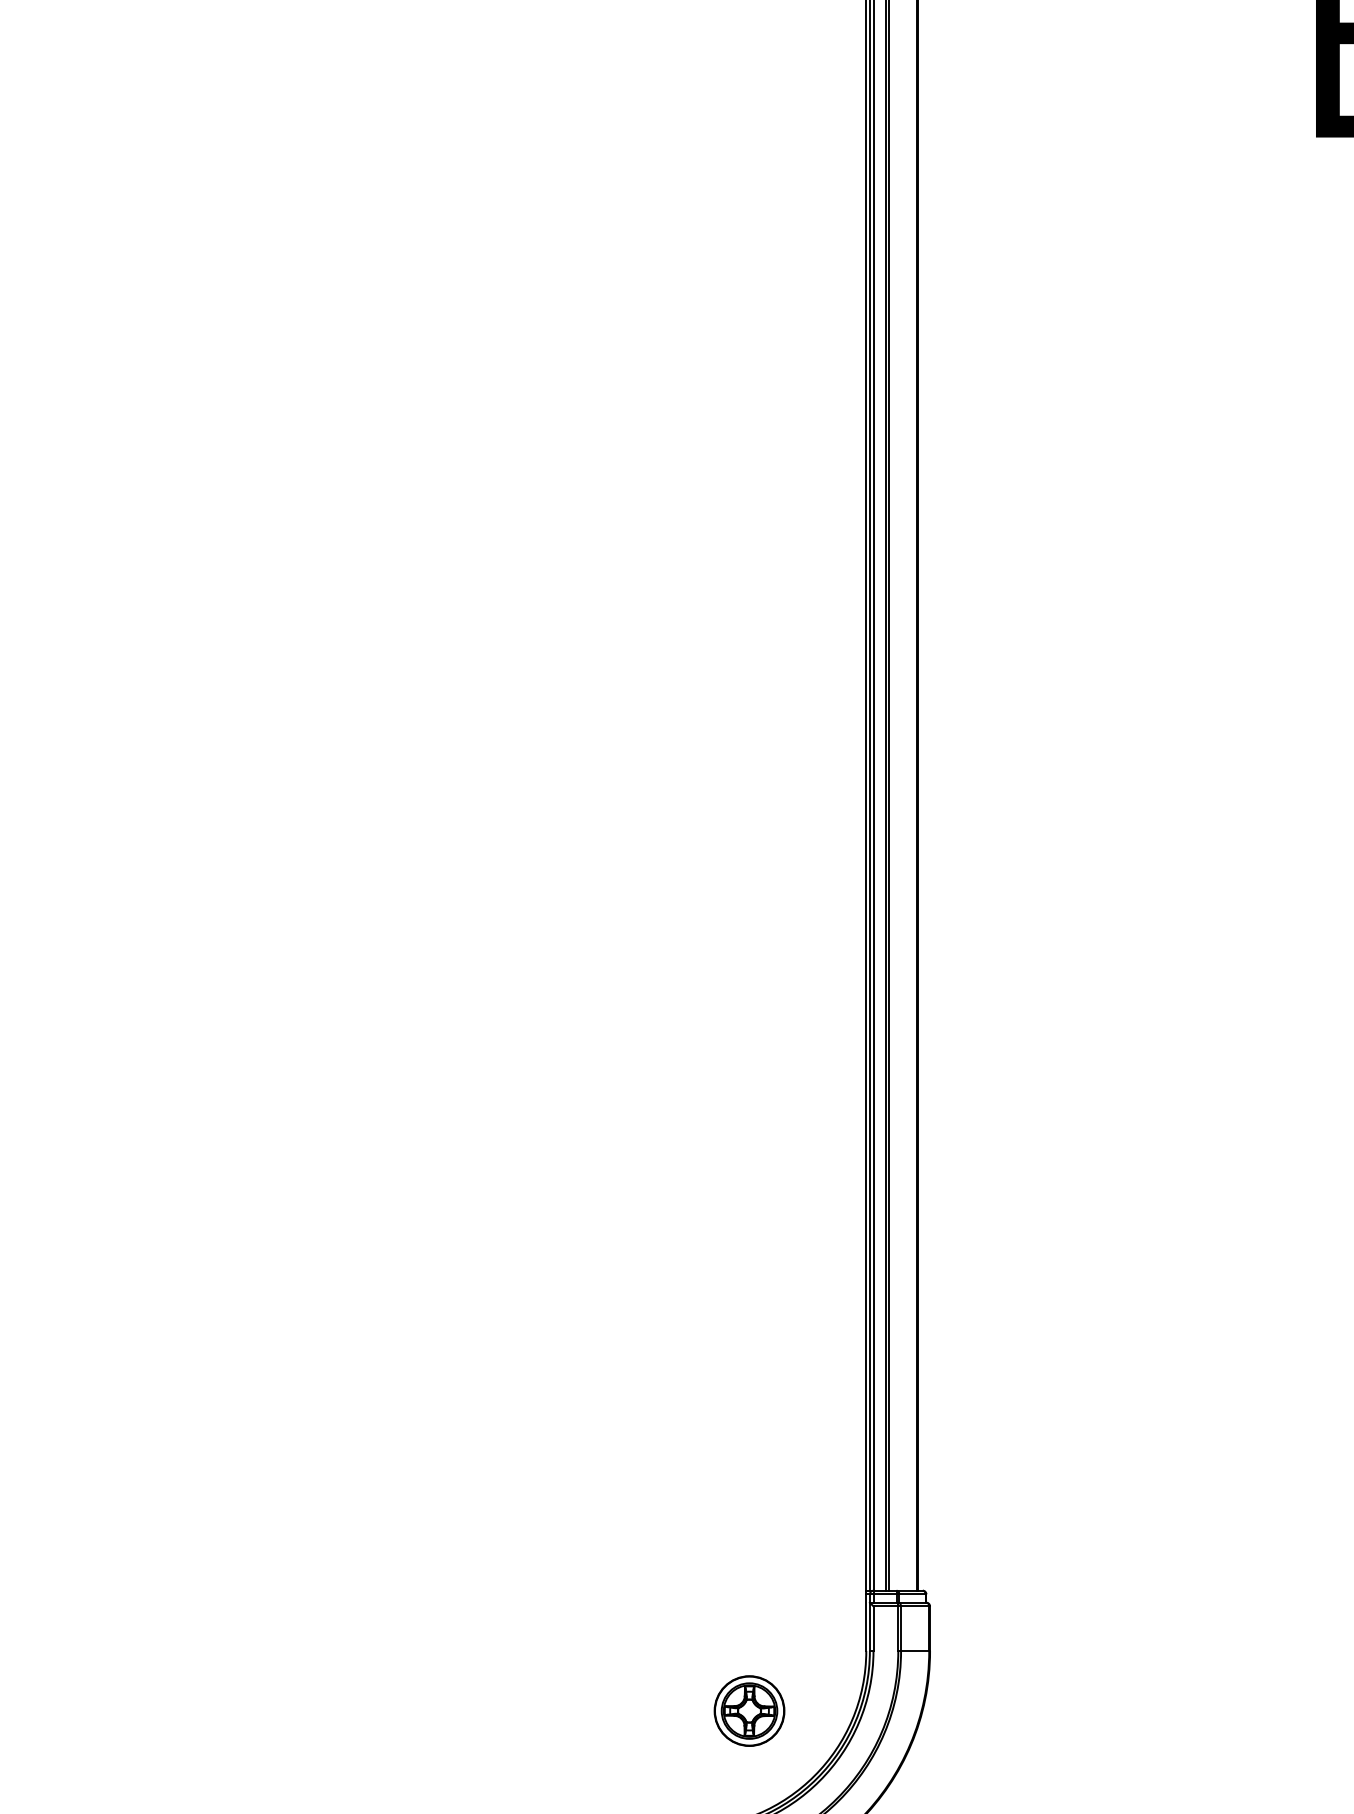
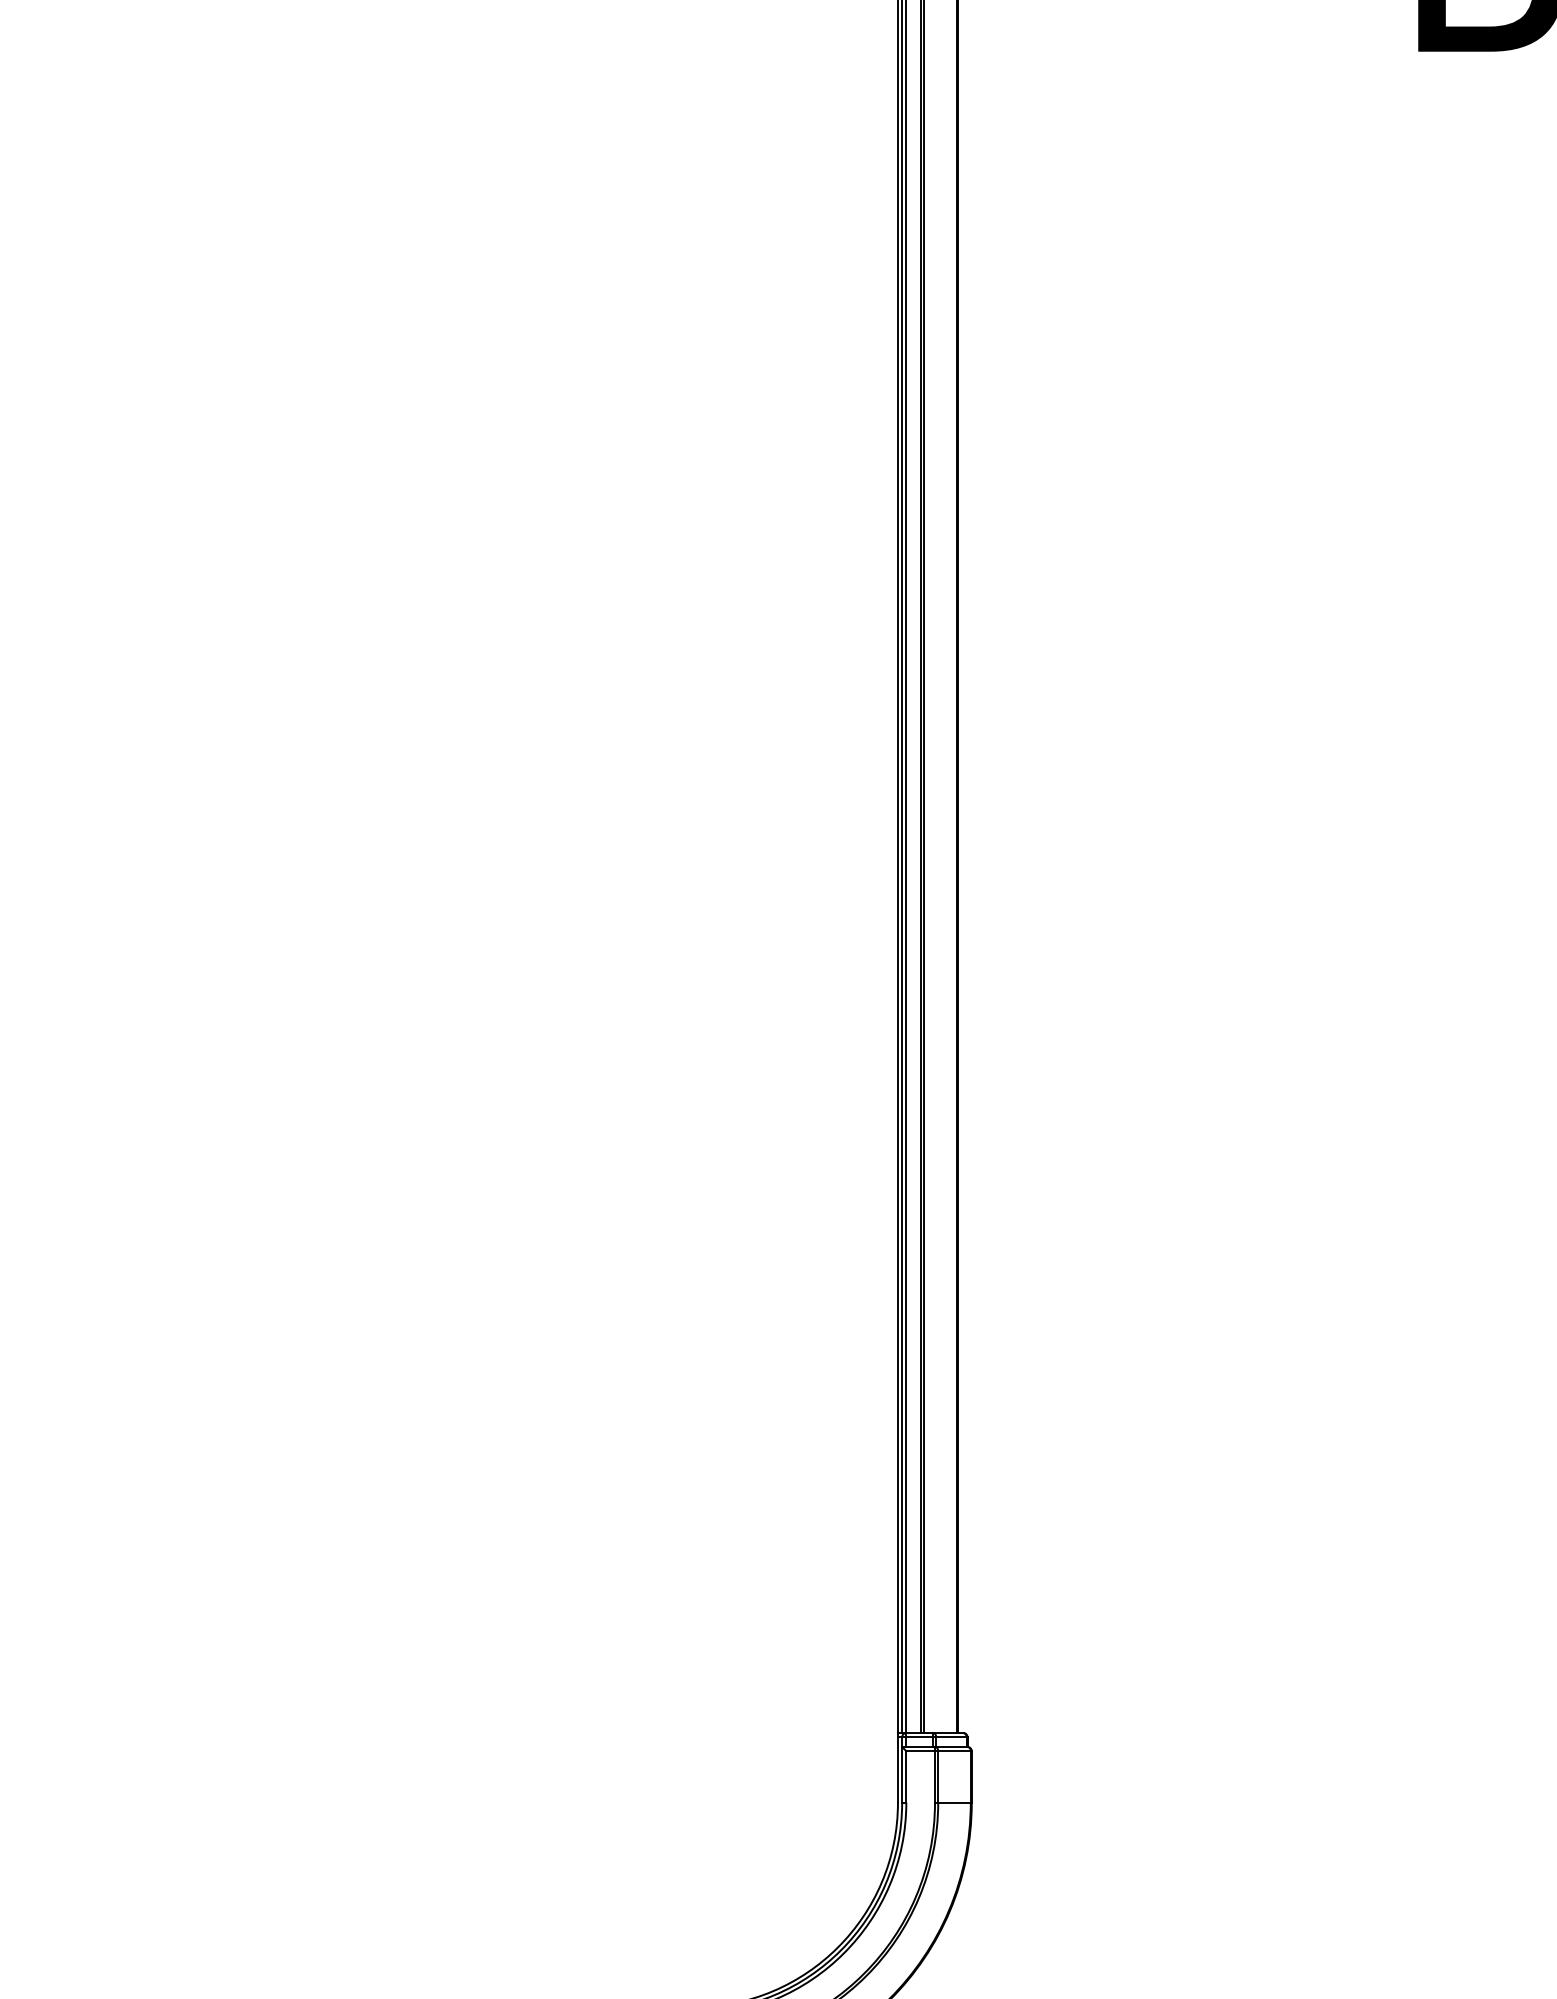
part: (749, 1710) -> (762, 1871), removed

